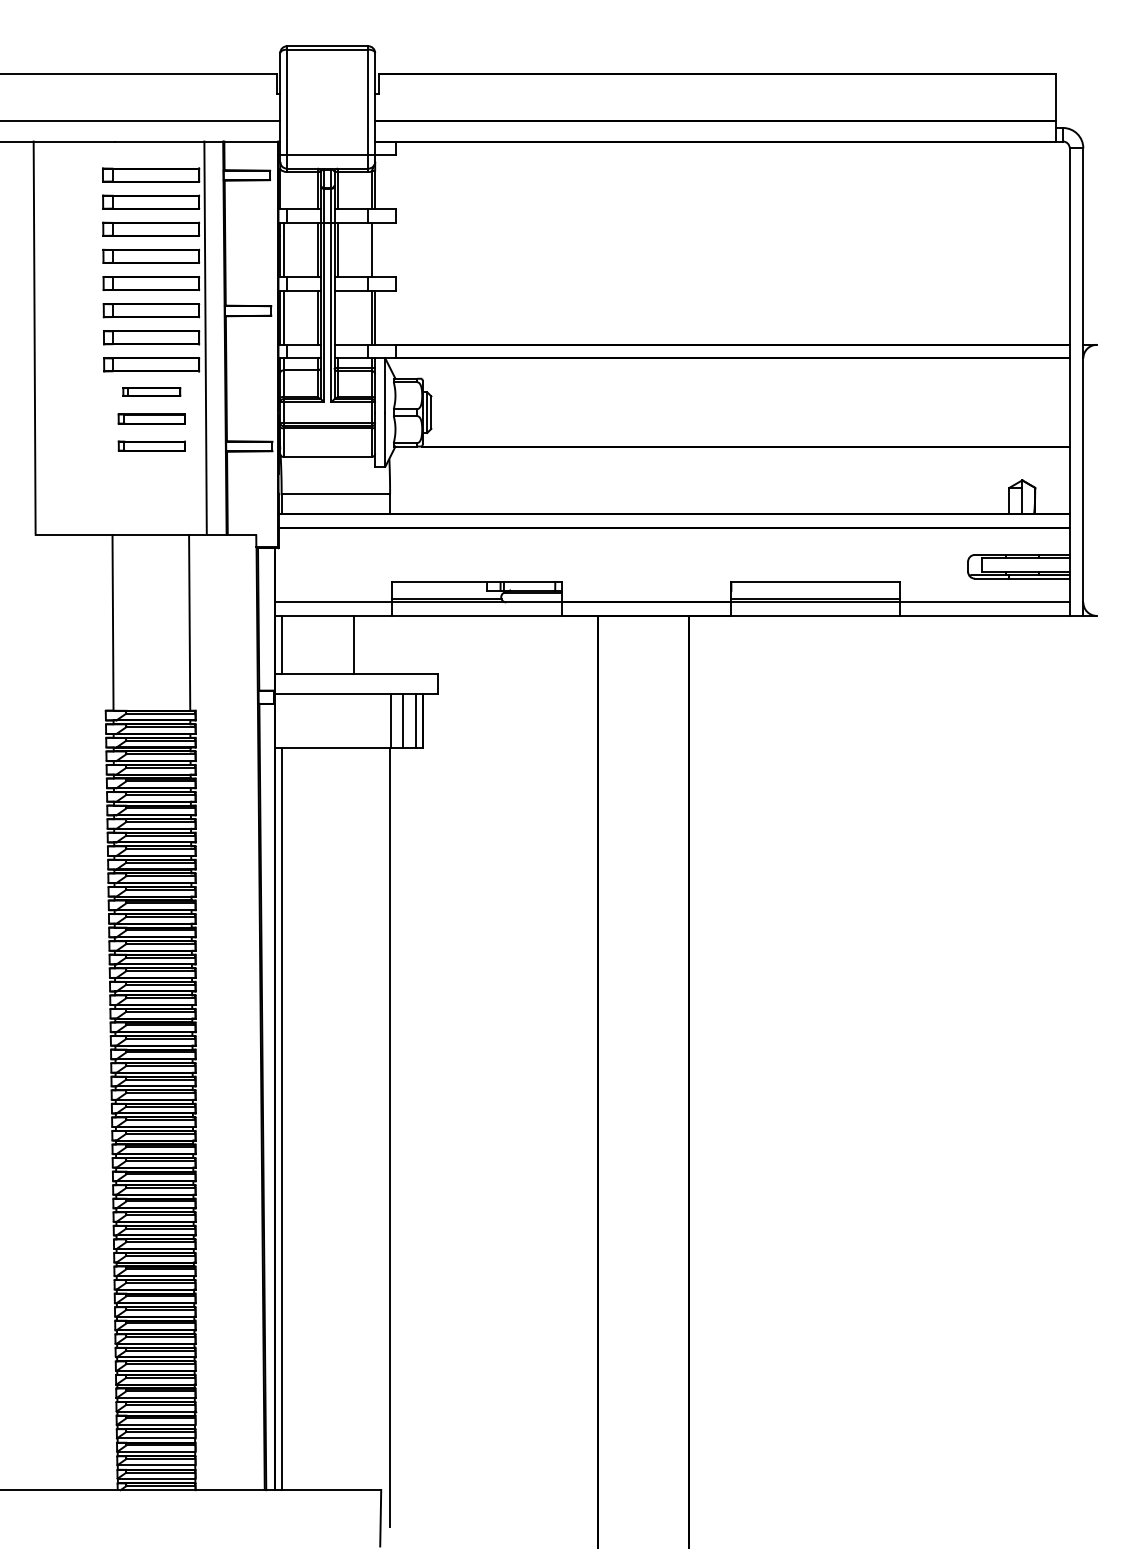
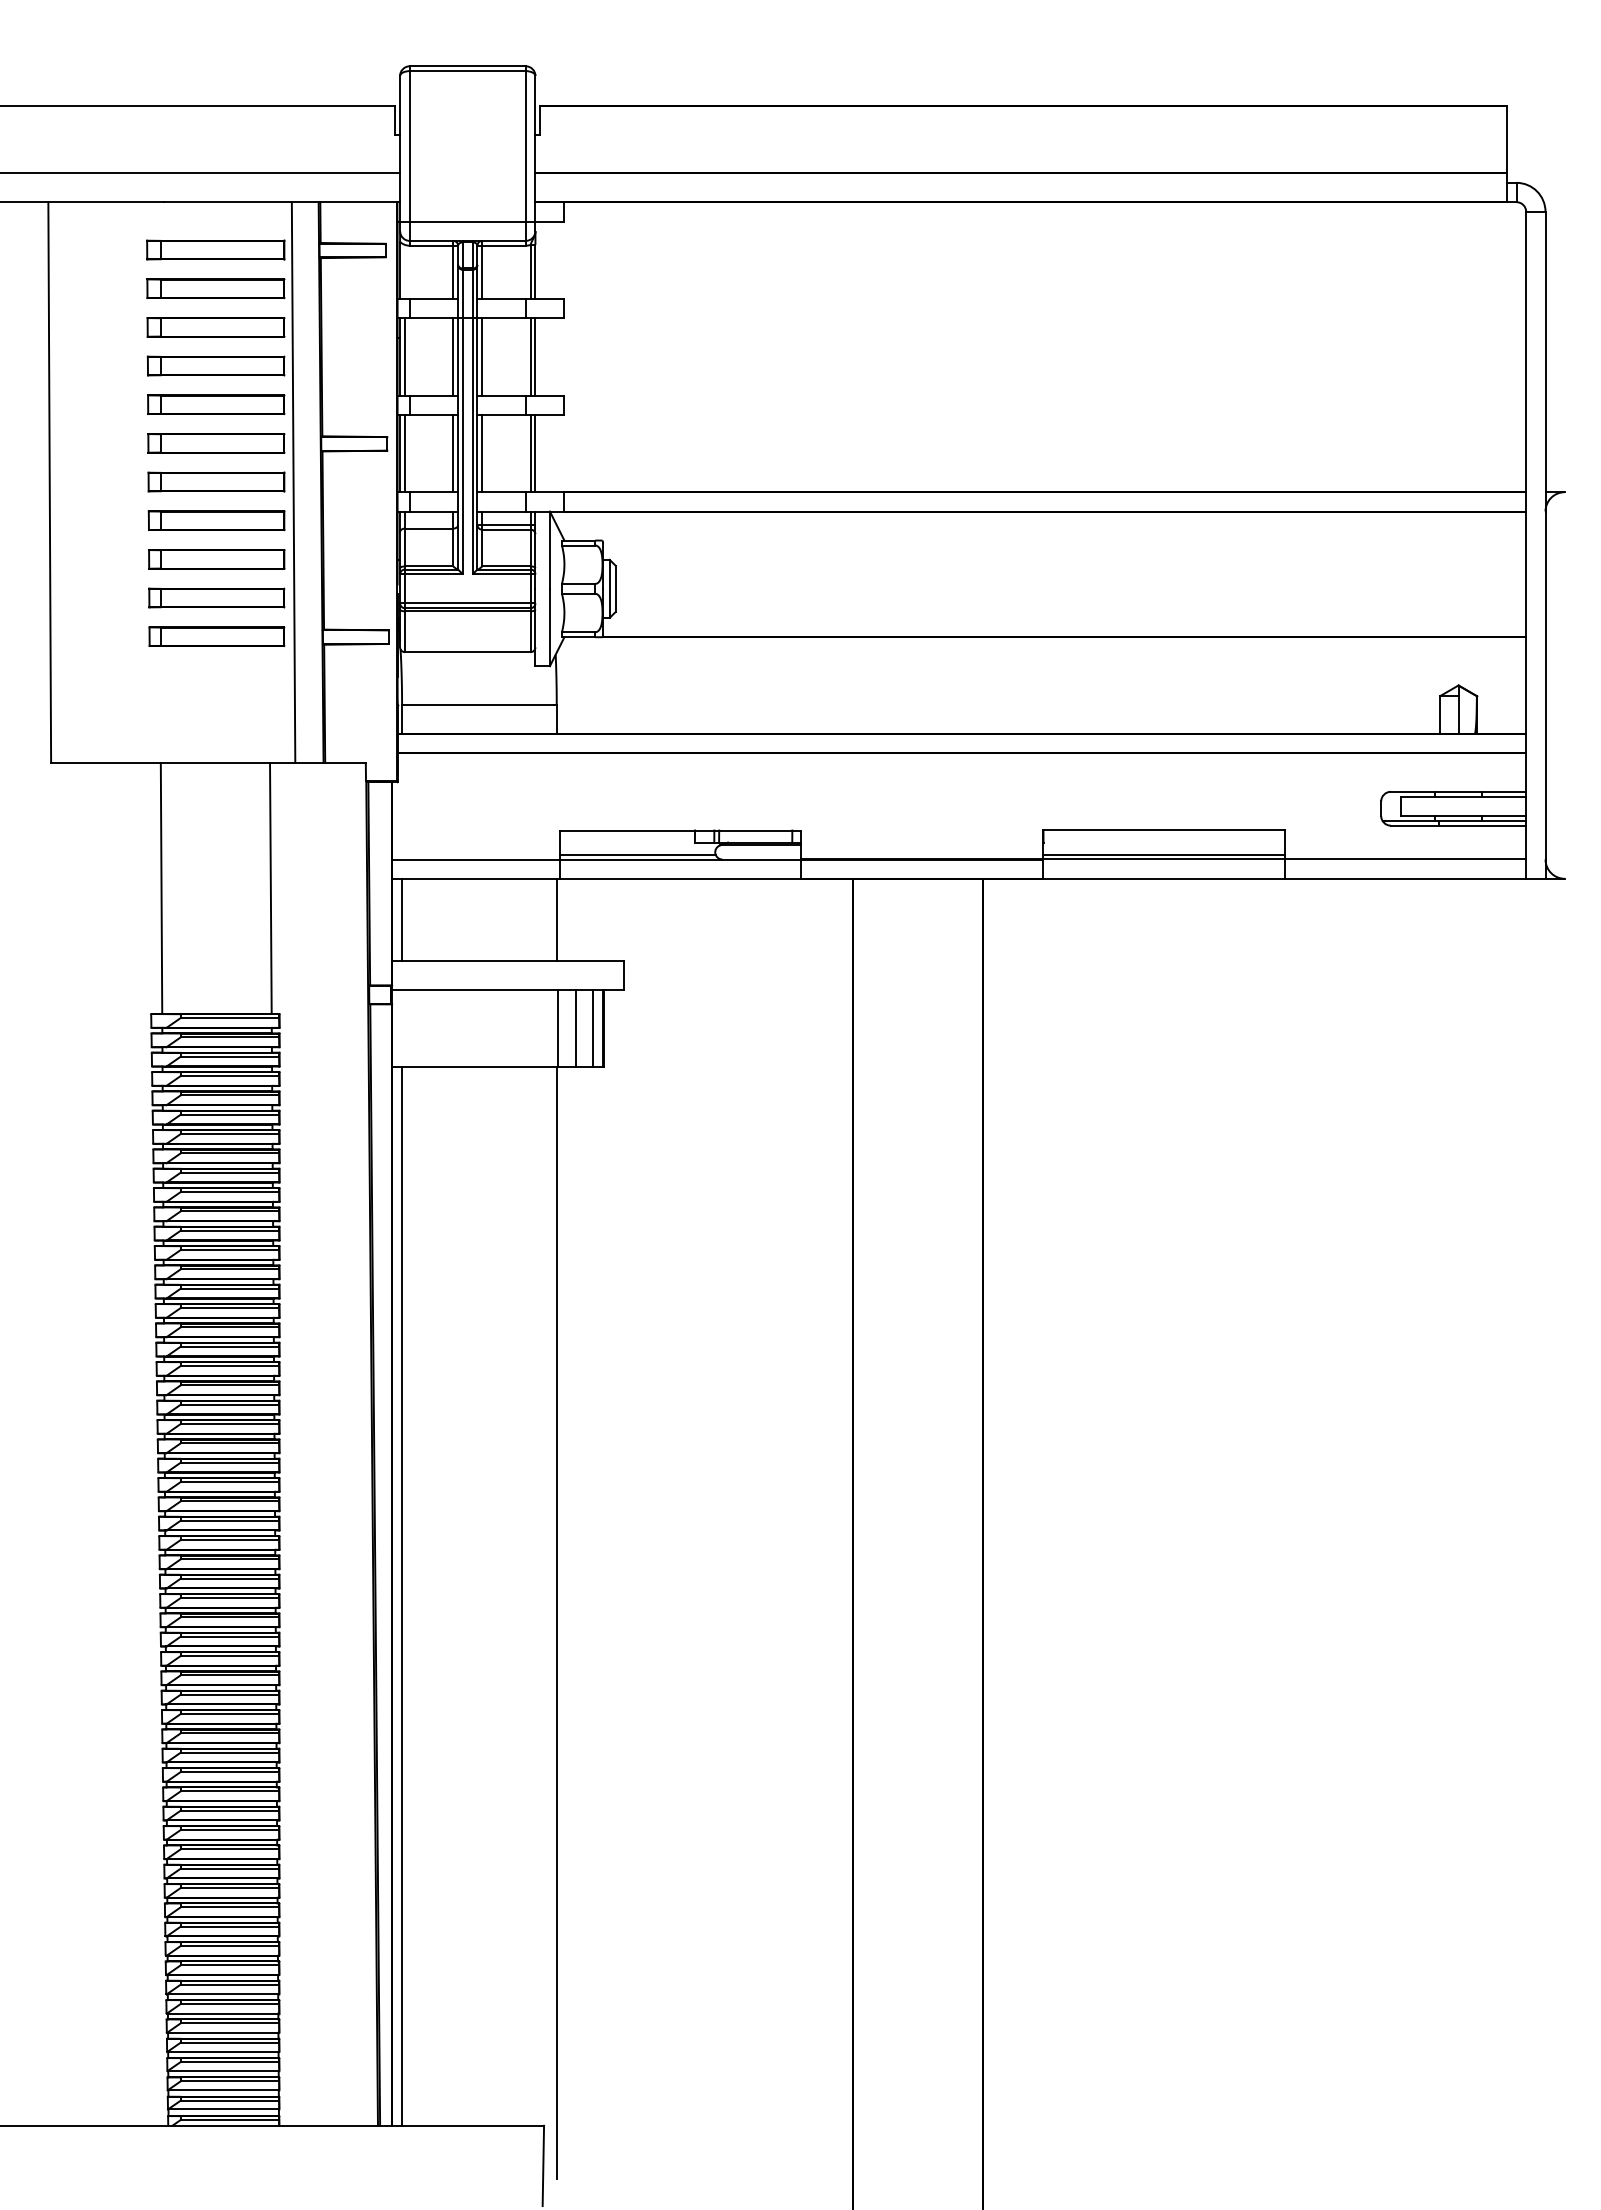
line: (375, 249) -> (535, 356), added
line: (338, 317) -> (482, 453), added
part: (151, 392) -> (216, 559), size x1.67
part: (151, 418) -> (216, 597), size x1.43
part: (151, 446) -> (216, 636), size x1.43
line: (353, 644) -> (556, 919), moved

